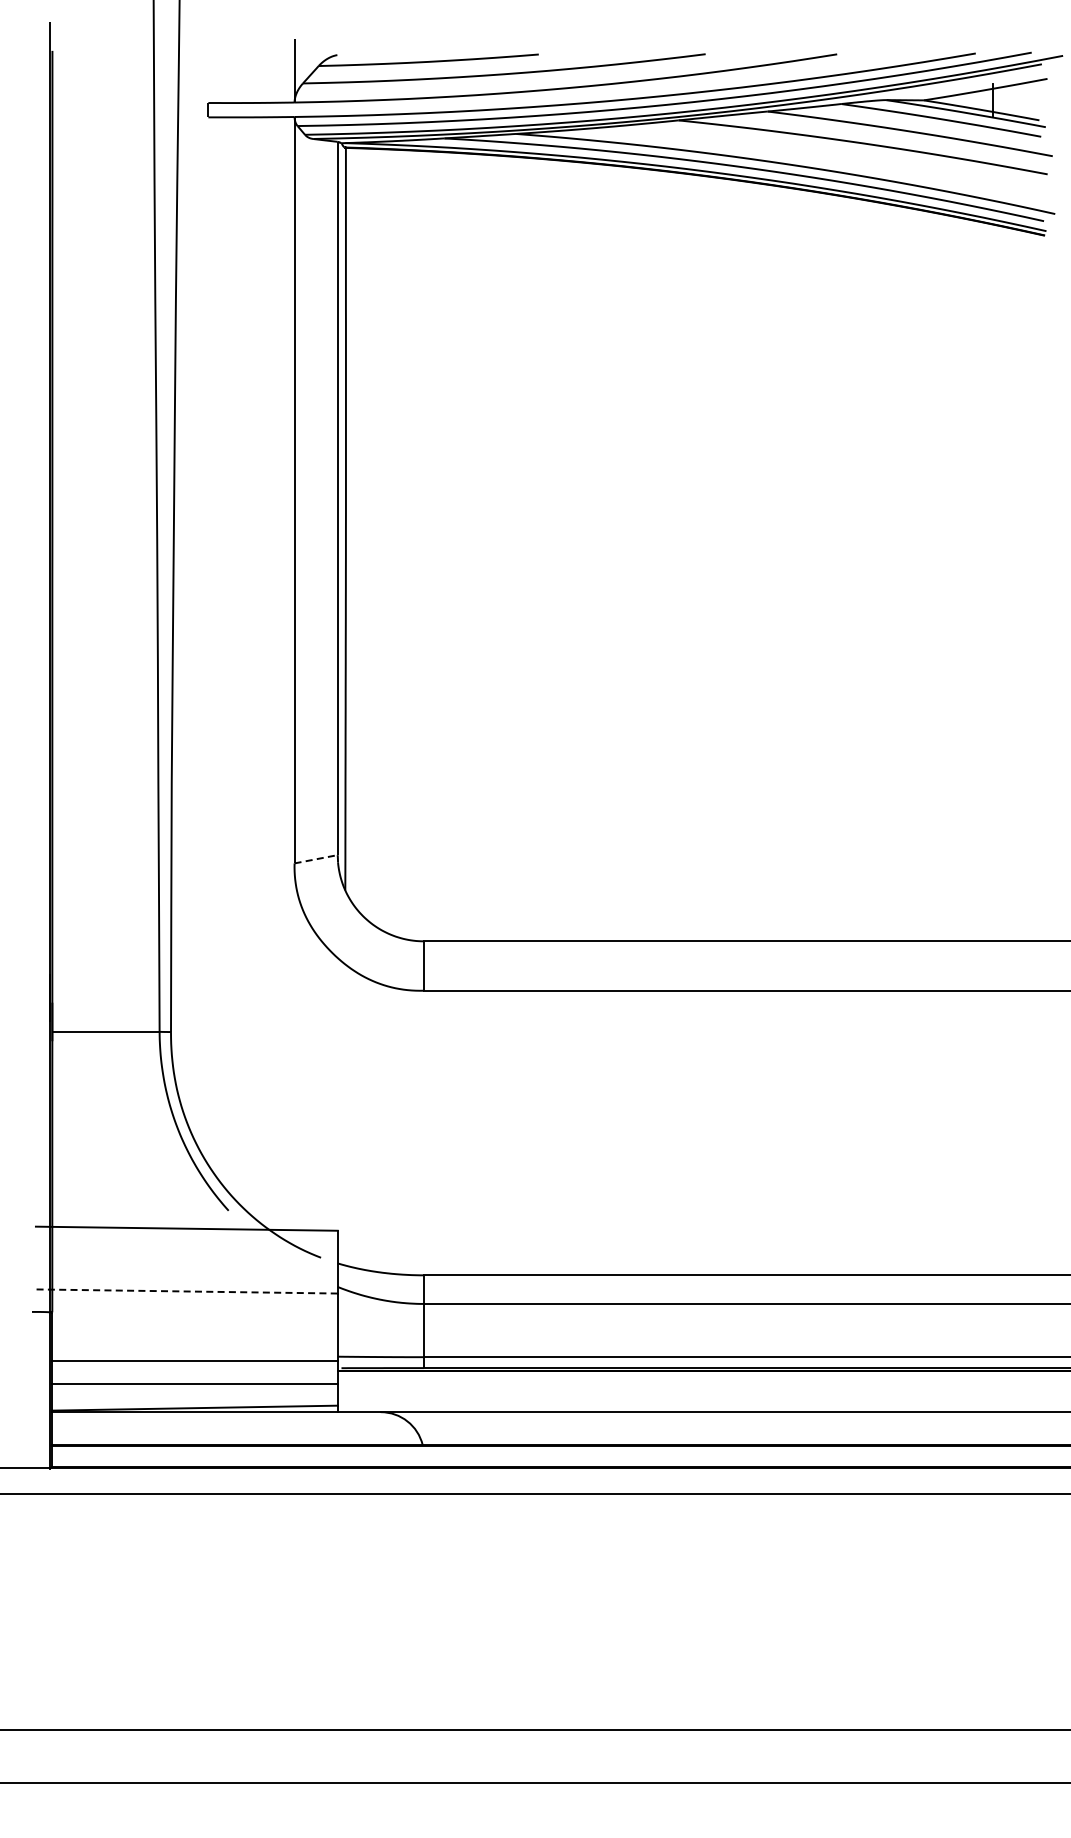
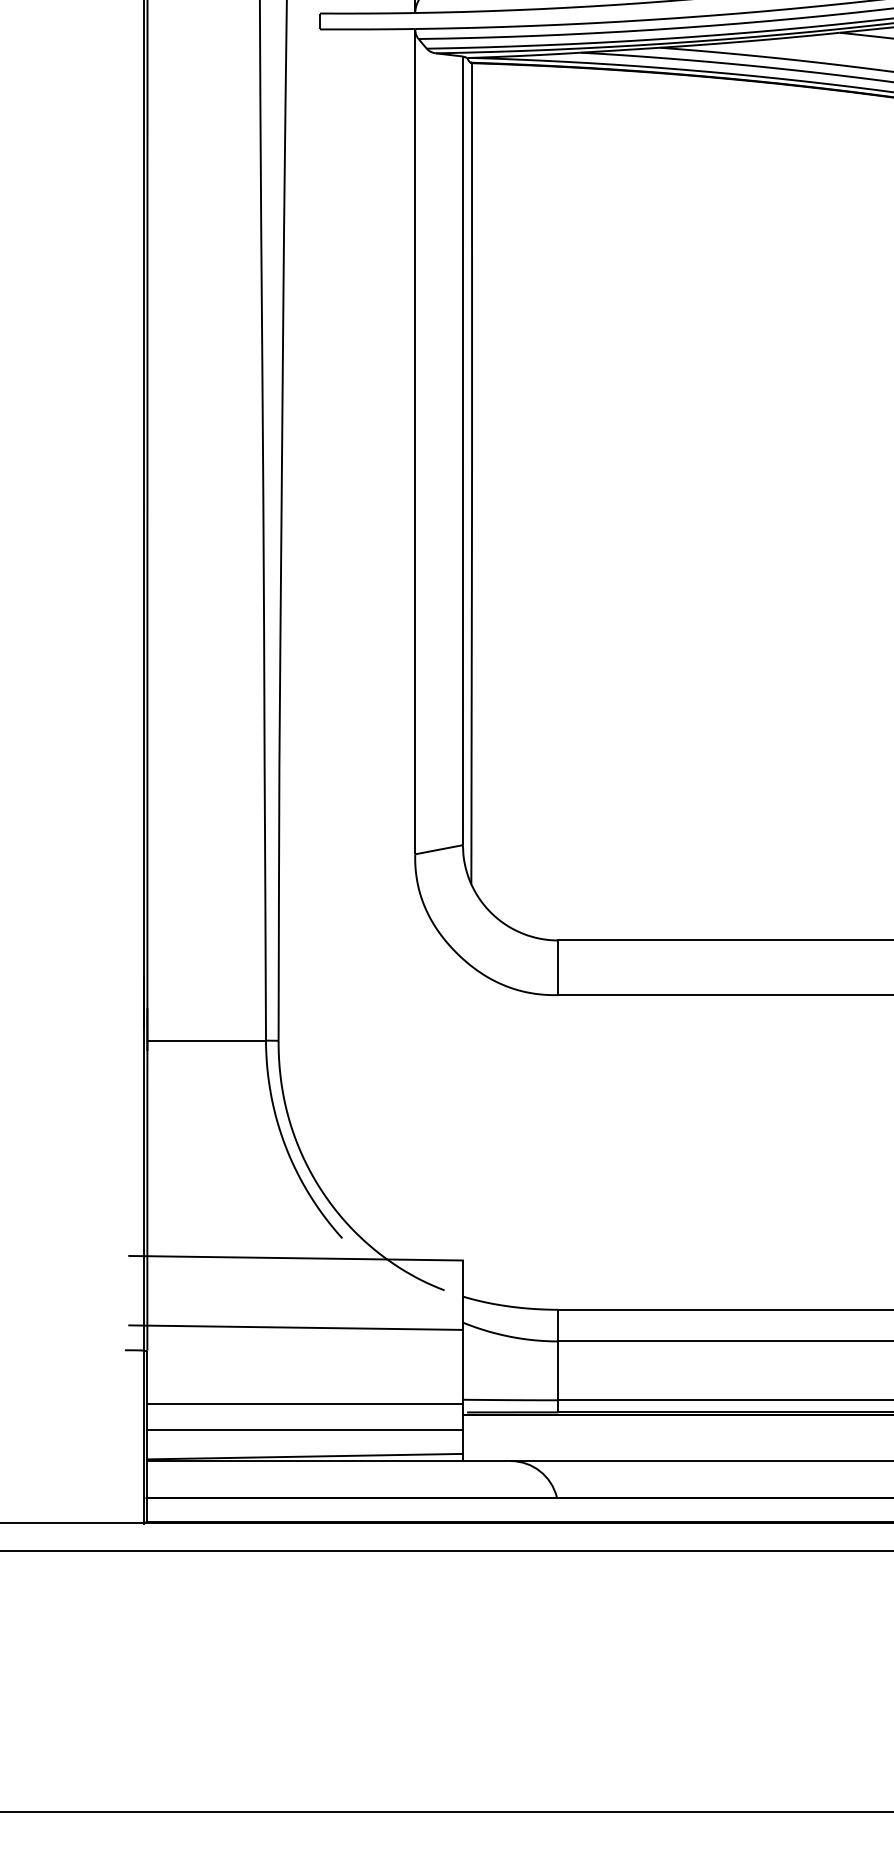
line: (316, 859) -> (439, 850), dashed -> solid
line: (186, 1291) -> (295, 1327), dashed -> solid

